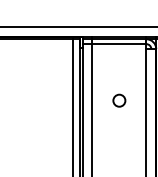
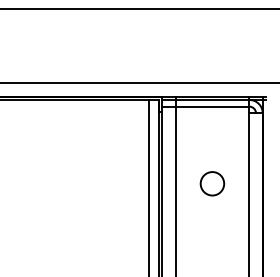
circle: (119, 100) -> (212, 183), size x1.43

